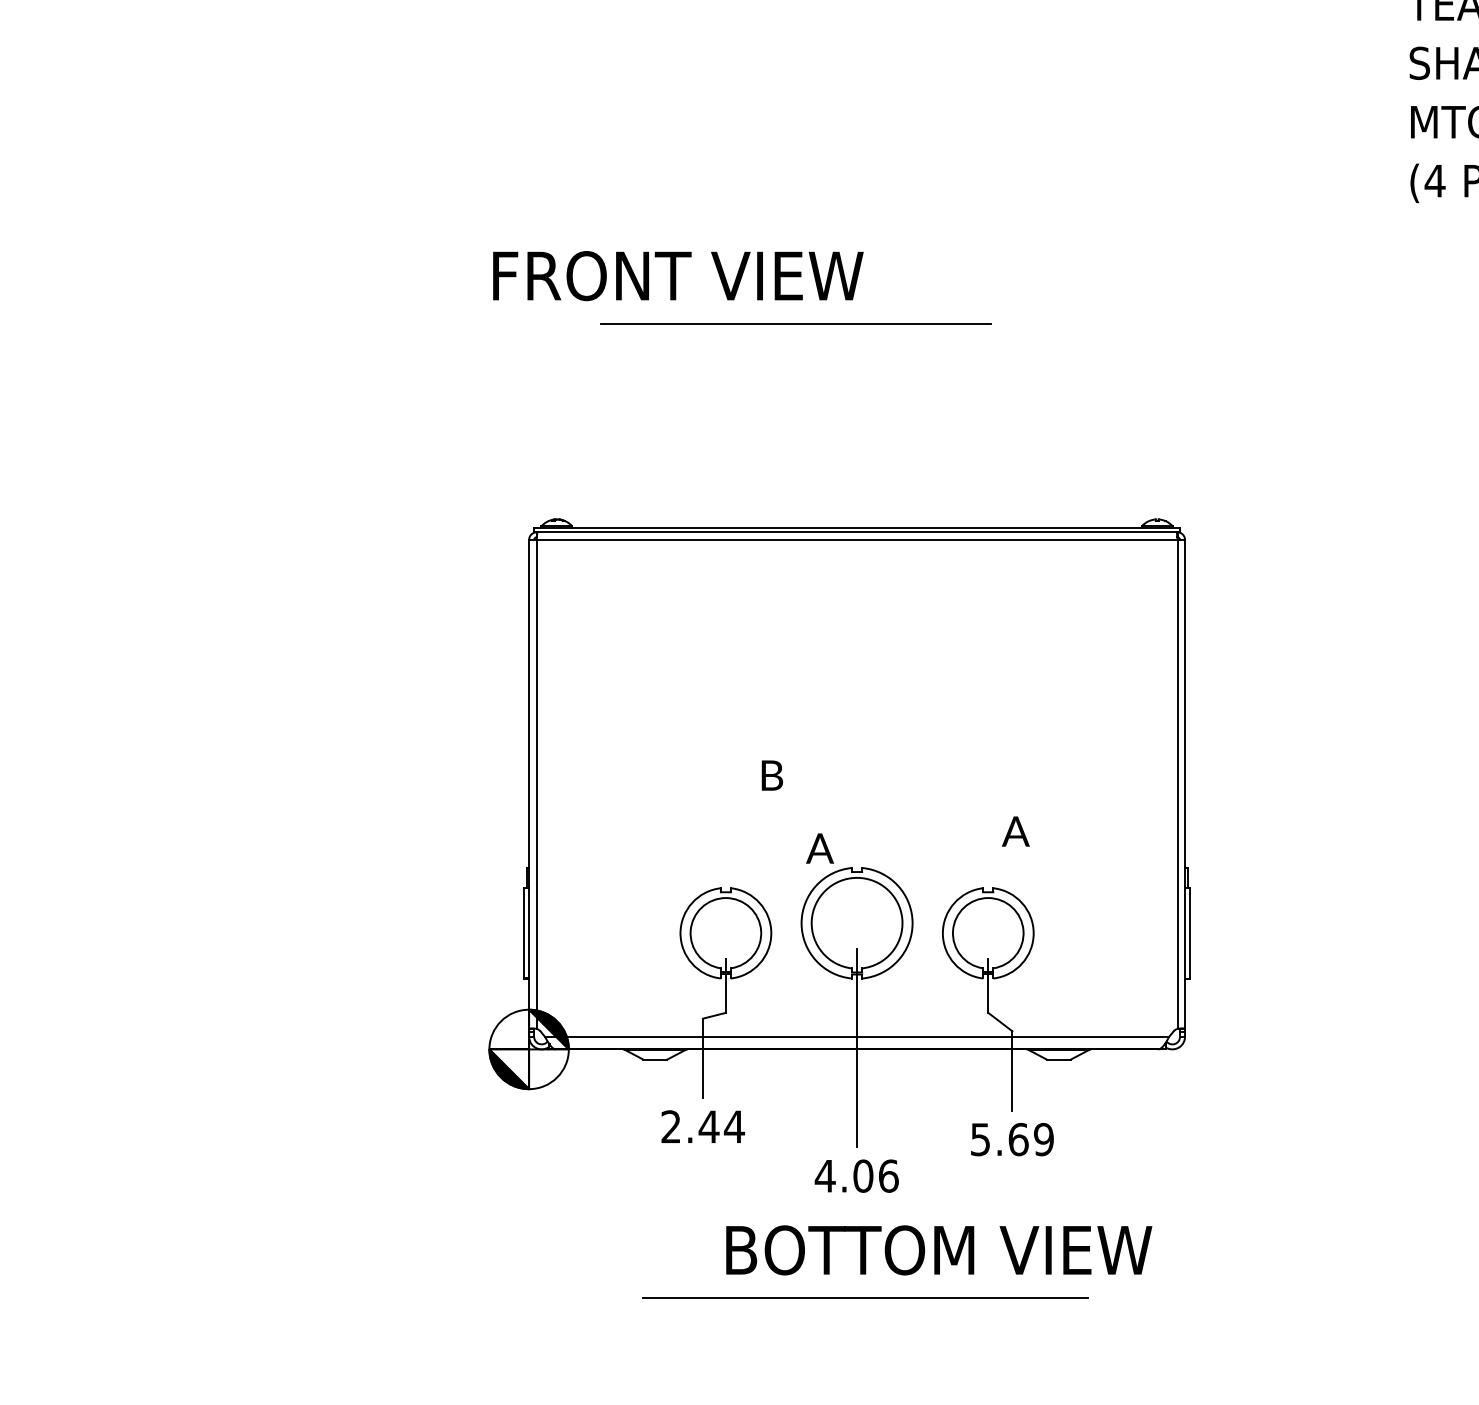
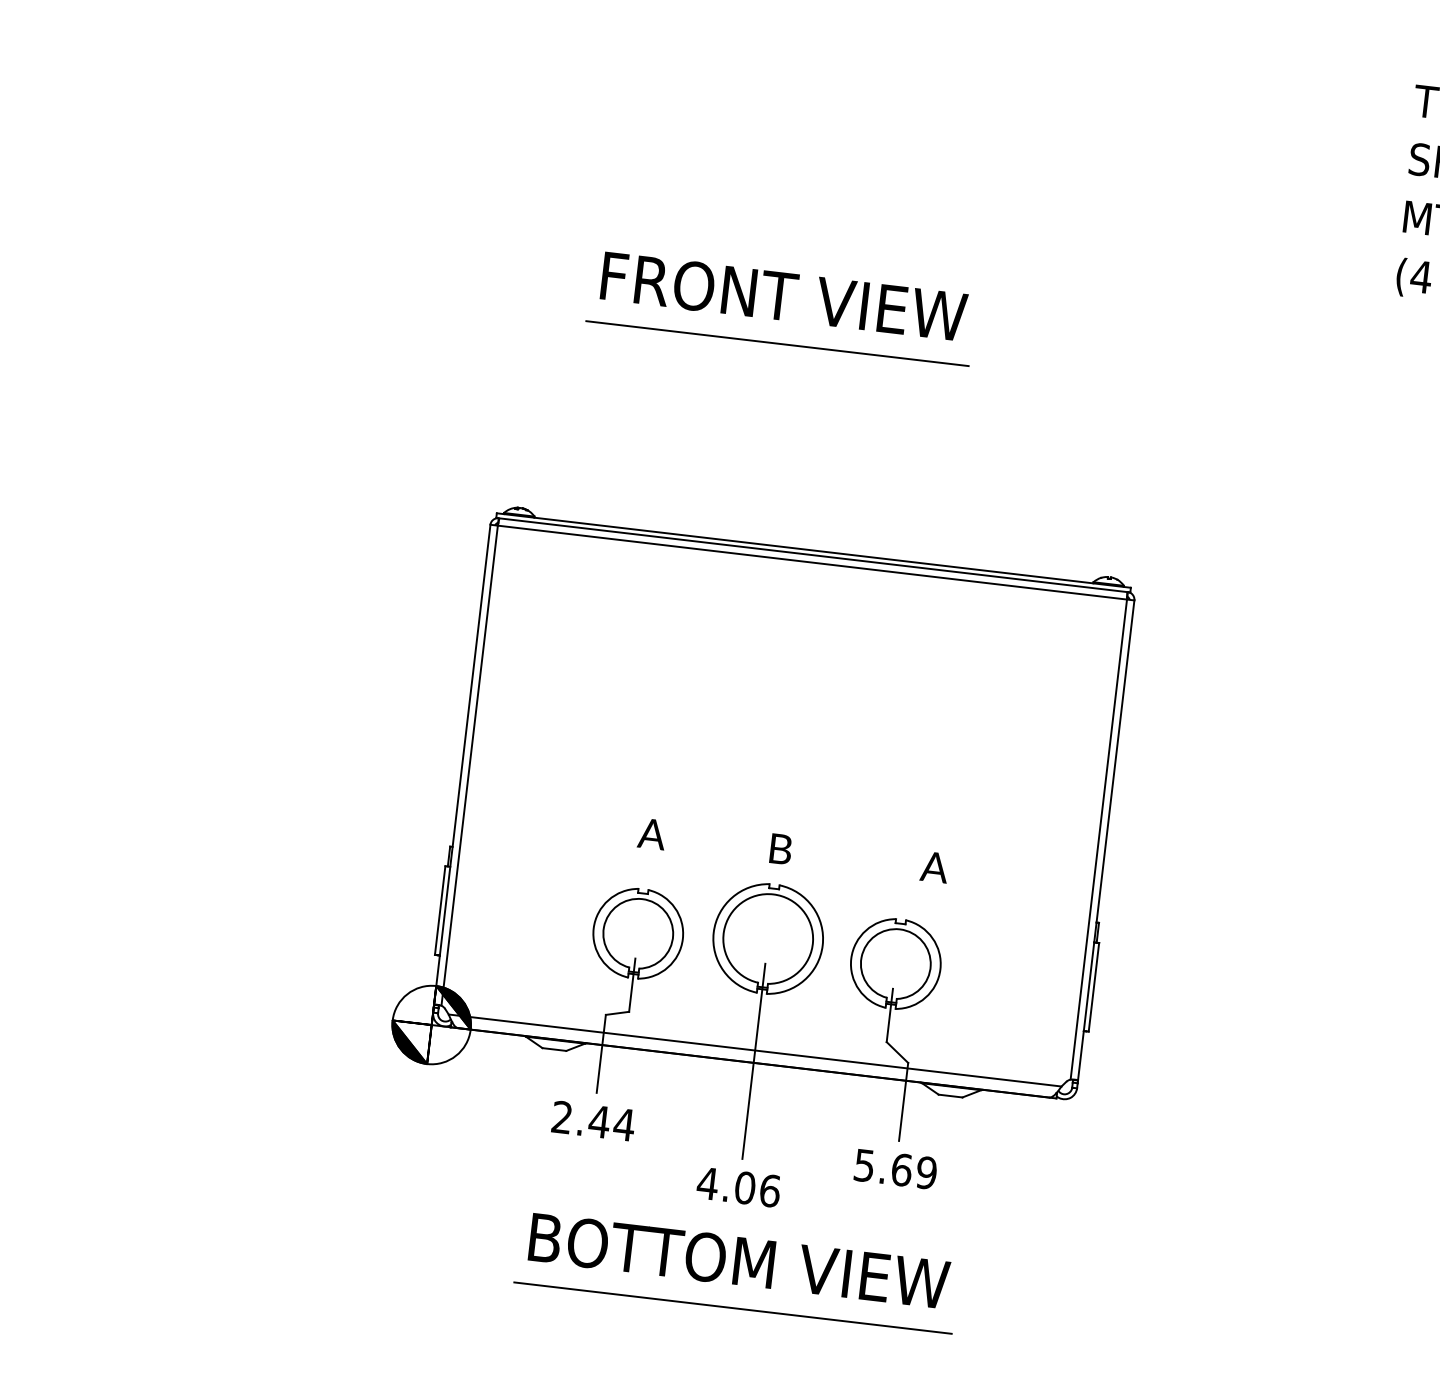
text: (678, 276) -> (784, 297), moved
text: (772, 775) -> (781, 849), moved
text: (819, 848) -> (651, 833), moved
text: (939, 1250) -> (739, 1261), moved

